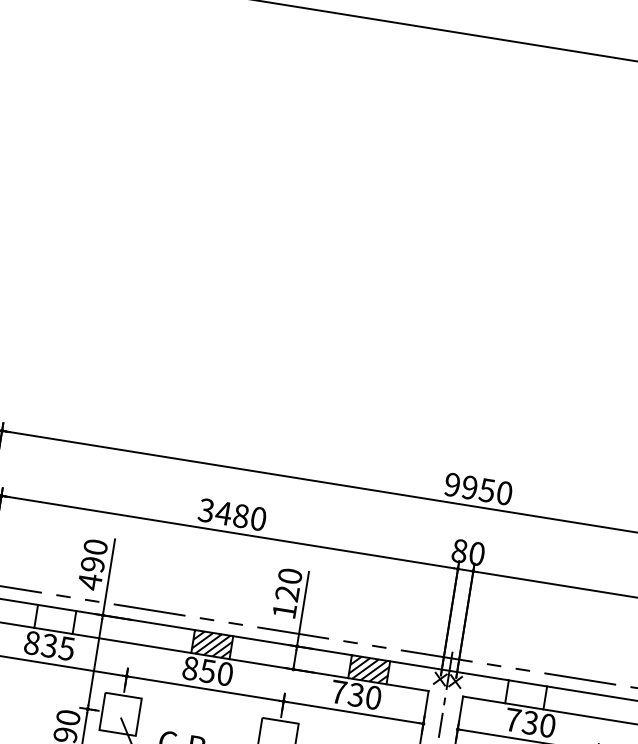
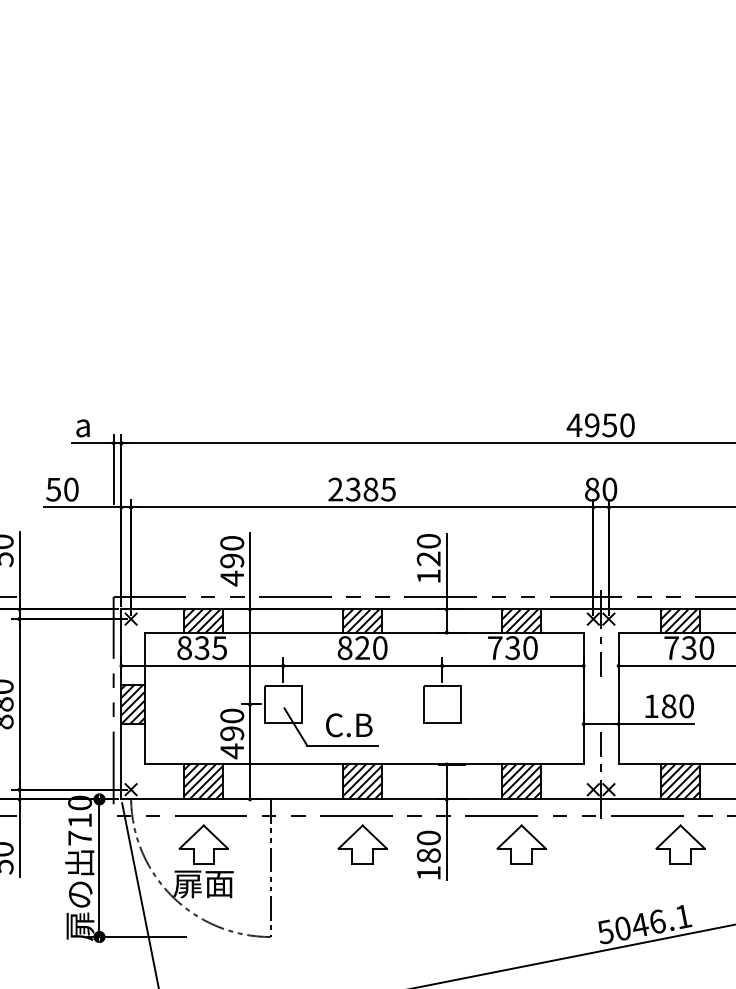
text: (452, 484) -> (574, 425), 9950 -> 4950
text: (231, 514) -> (361, 489), 3480 -> 2385
hatch: (55, 618) -> (203, 620), added
text: (207, 671) -> (362, 648), 850 -> 820
hatch: (526, 694) -> (680, 620), added

